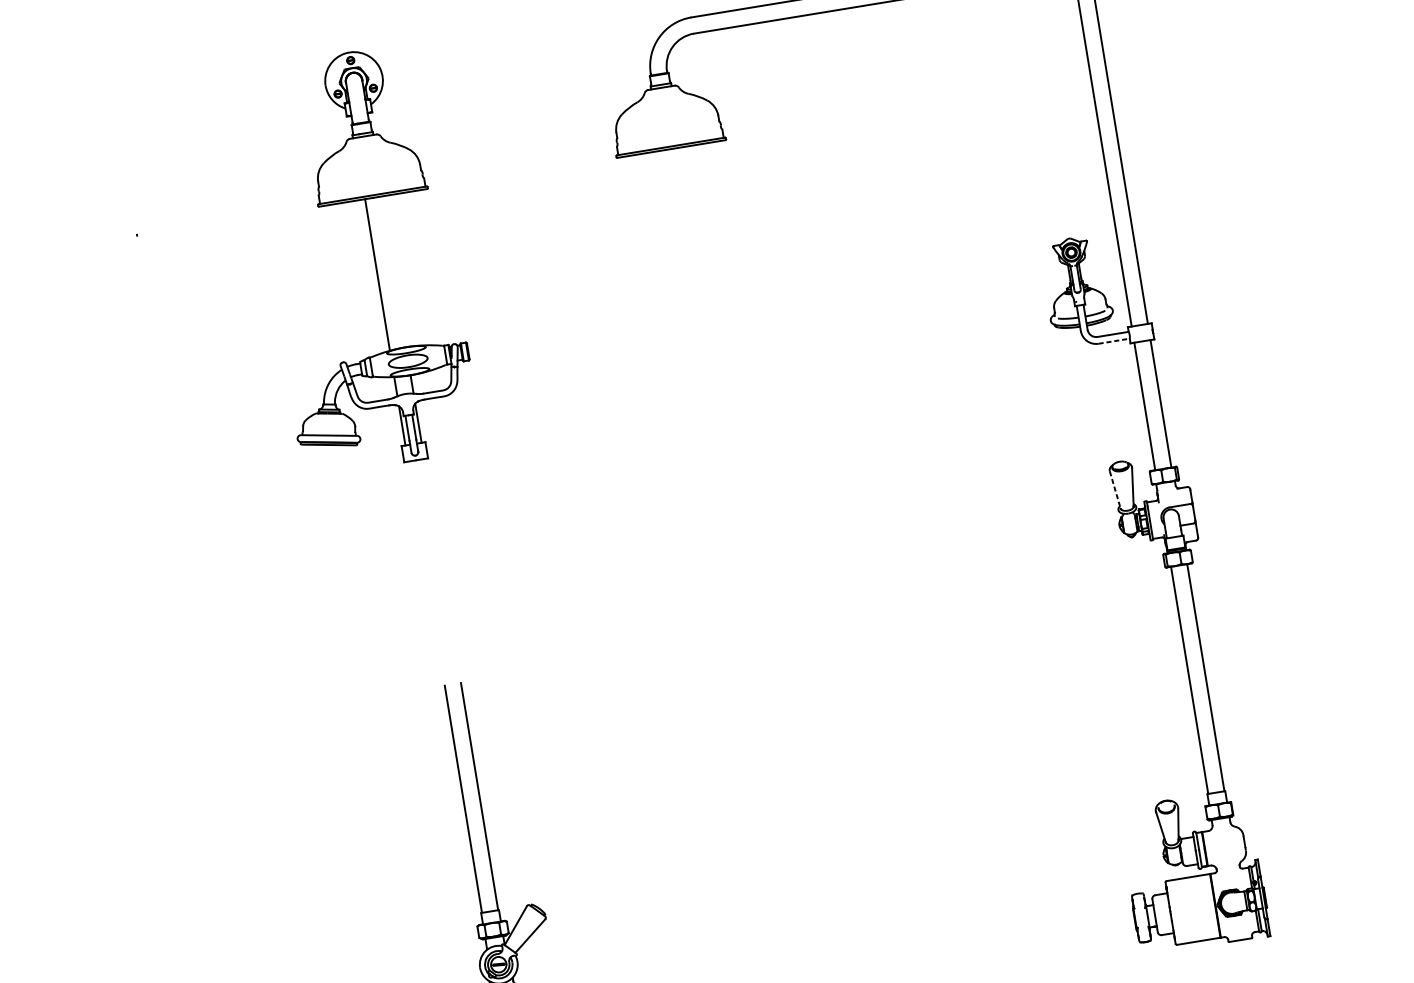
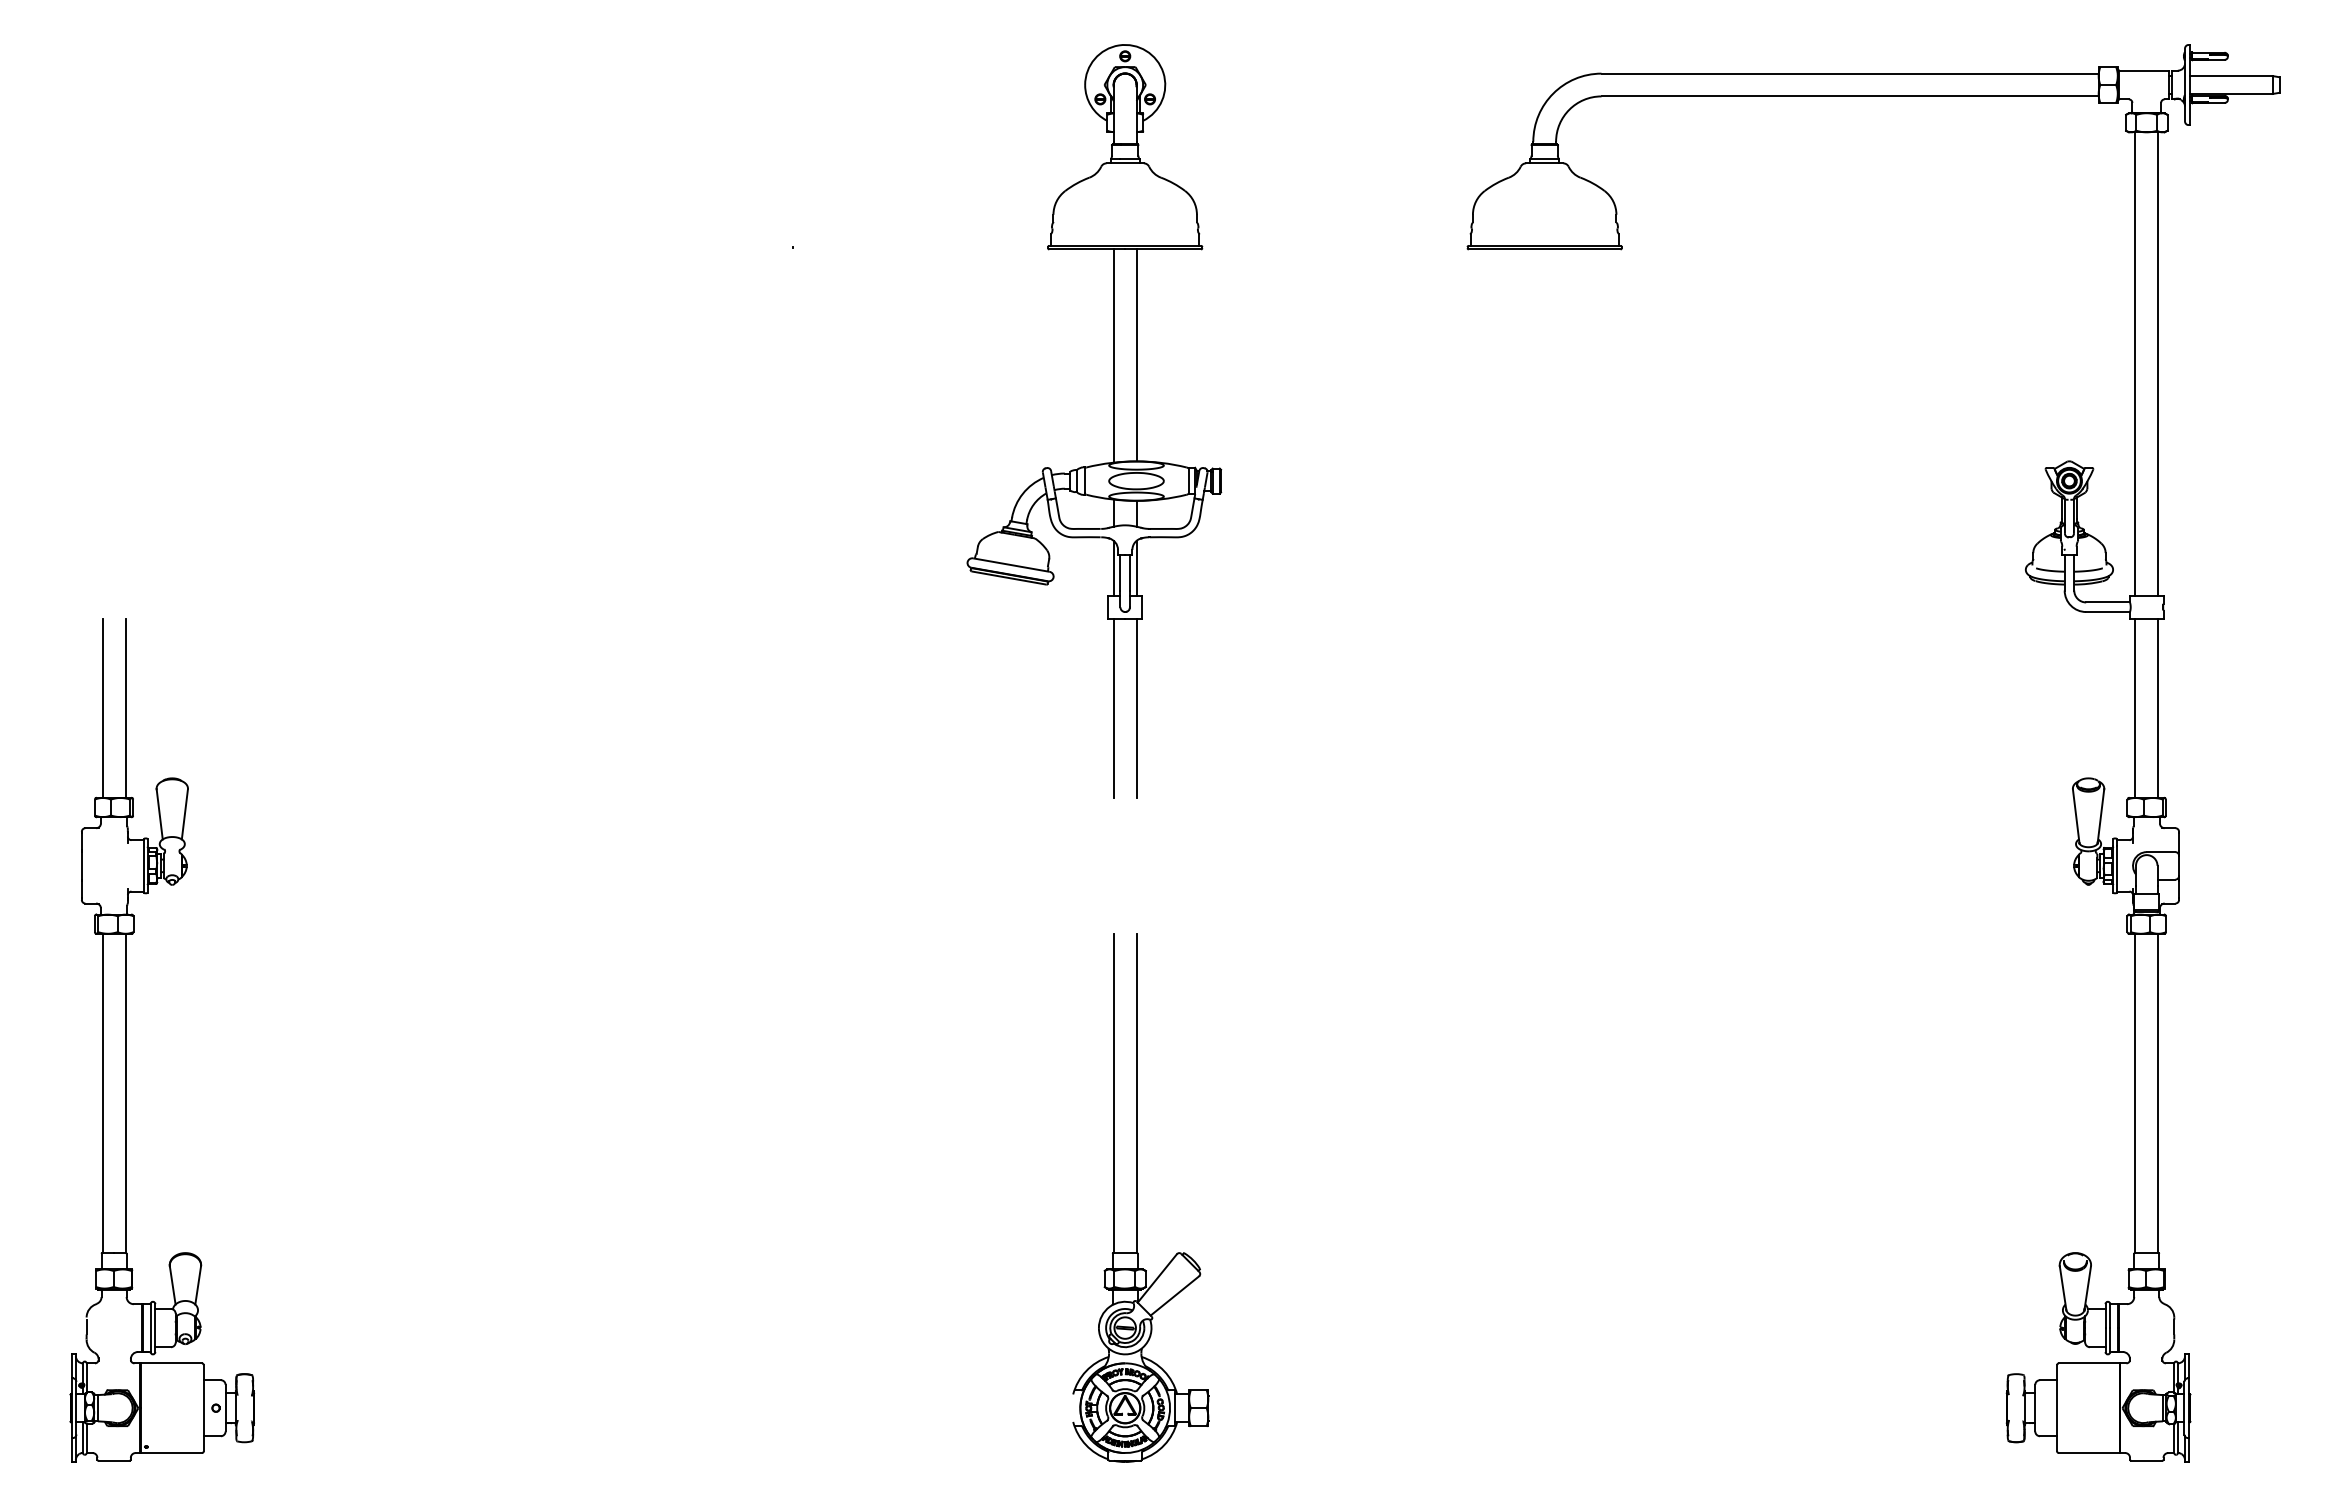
line: (393, 271) -> (1136, 355), added
line: (1114, 341) -> (2108, 612), dashed -> solid
line: (1115, 490) -> (2076, 817), dashed -> solid
line: (434, 522) -> (1136, 707), added
line: (418, 524) -> (1113, 707), added

